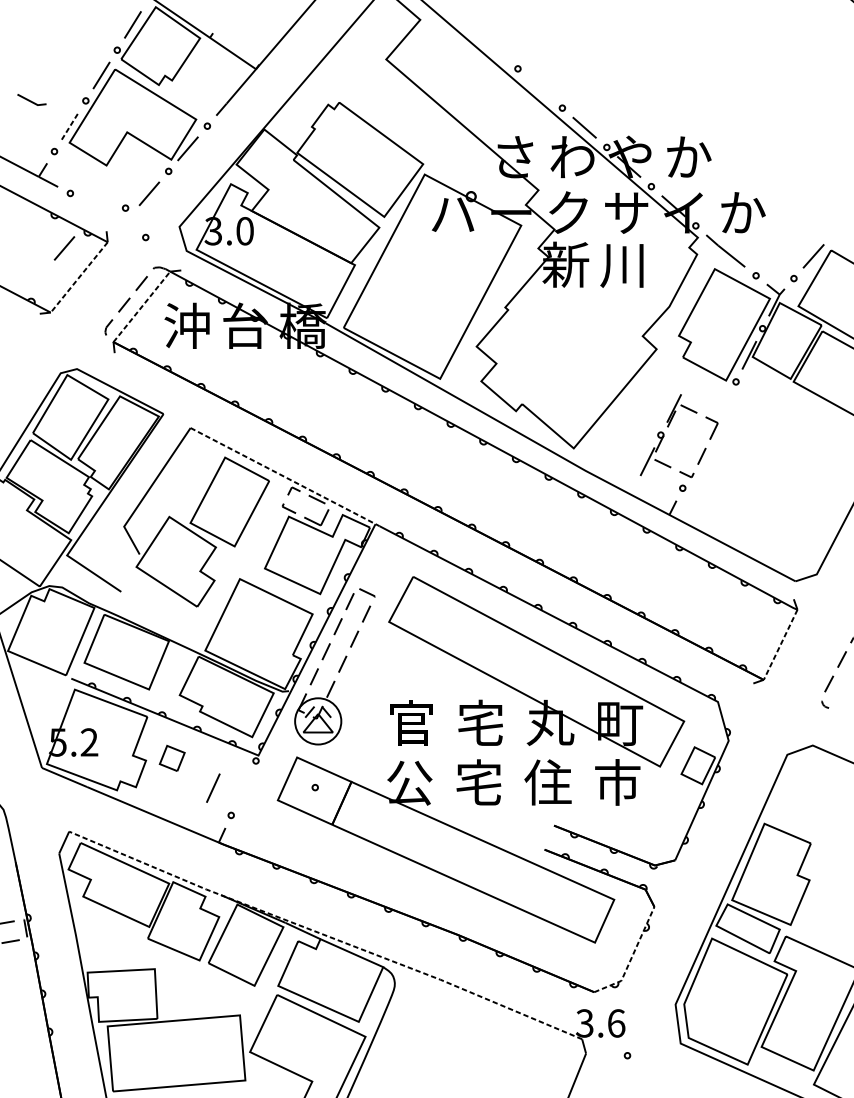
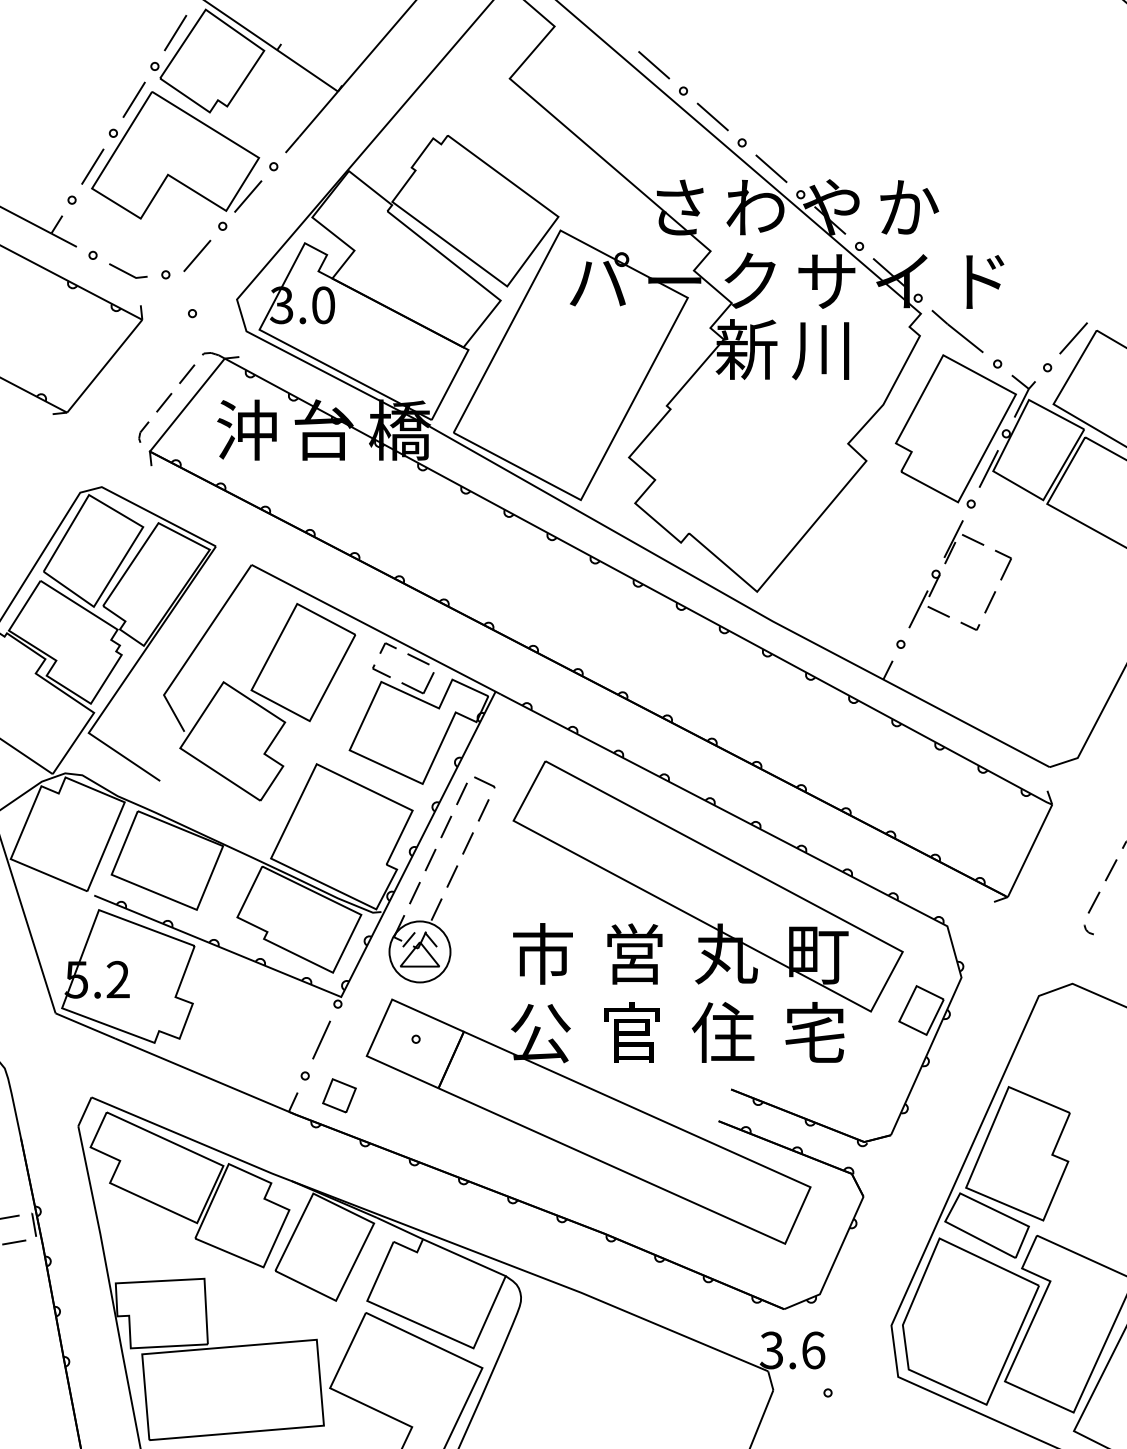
line: (495, 49) -> (654, 65), added
line: (539, 88) -> (712, 116), added
line: (32, 101) -> (128, 272), moved
line: (70, 126) -> (93, 166), dashed -> solid
text: (743, 212) -> (980, 280), か -> ド
line: (64, 248) -> (85, 327), removed
line: (79, 277) -> (104, 366), dashed -> solid
line: (141, 307) -> (187, 405), dashed -> solid
part: (668, 426) -> (946, 563), moved
line: (285, 476) -> (376, 629), dashed -> solid
line: (780, 645) -> (1029, 851), dashed -> solid
text: (411, 722) -> (542, 953), 官 -> 市
text: (480, 722) -> (633, 953), 宅 -> 営
part: (172, 758) -> (339, 1095), moved
text: (478, 782) -> (631, 1032), 宅 -> 官
text: (618, 782) -> (815, 1032), 市 -> 宅
line: (213, 787) -> (321, 1039), moved
line: (325, 935) -> (429, 1234), dashed -> solid
line: (631, 957) -> (833, 1263), dashed -> solid

